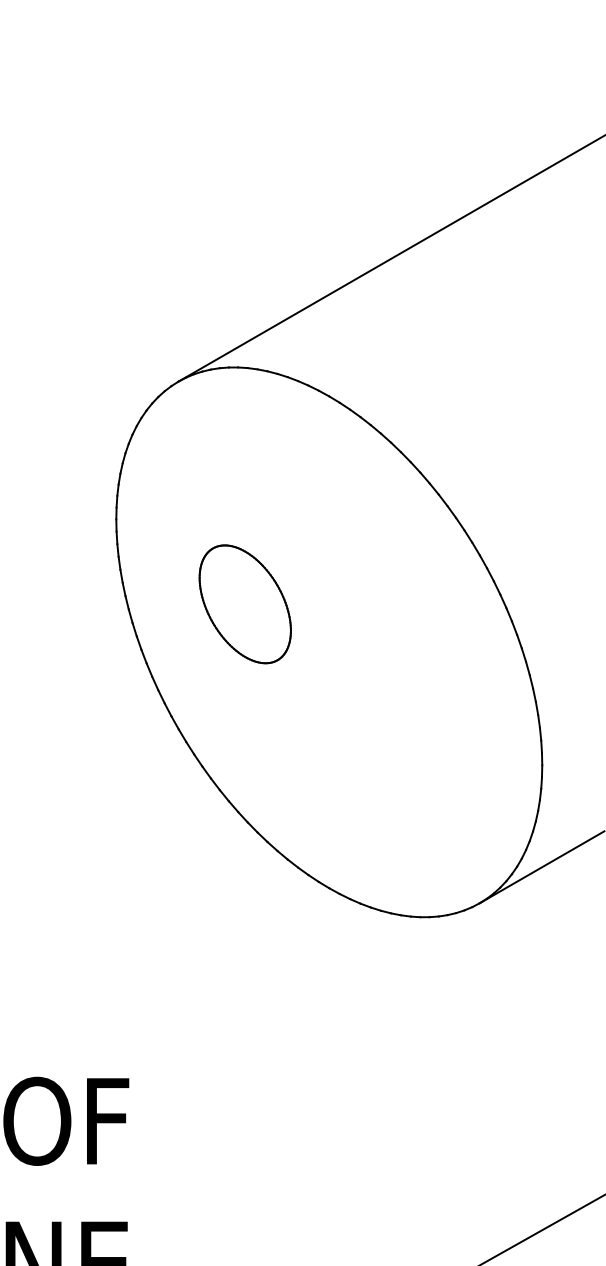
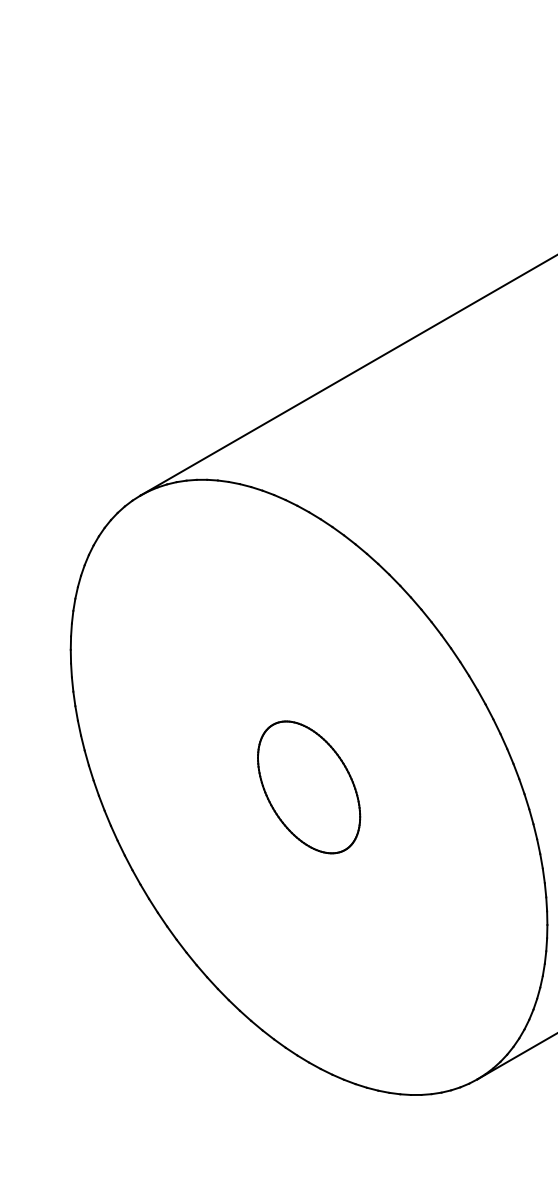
part: (244, 604) -> (308, 787), moved

